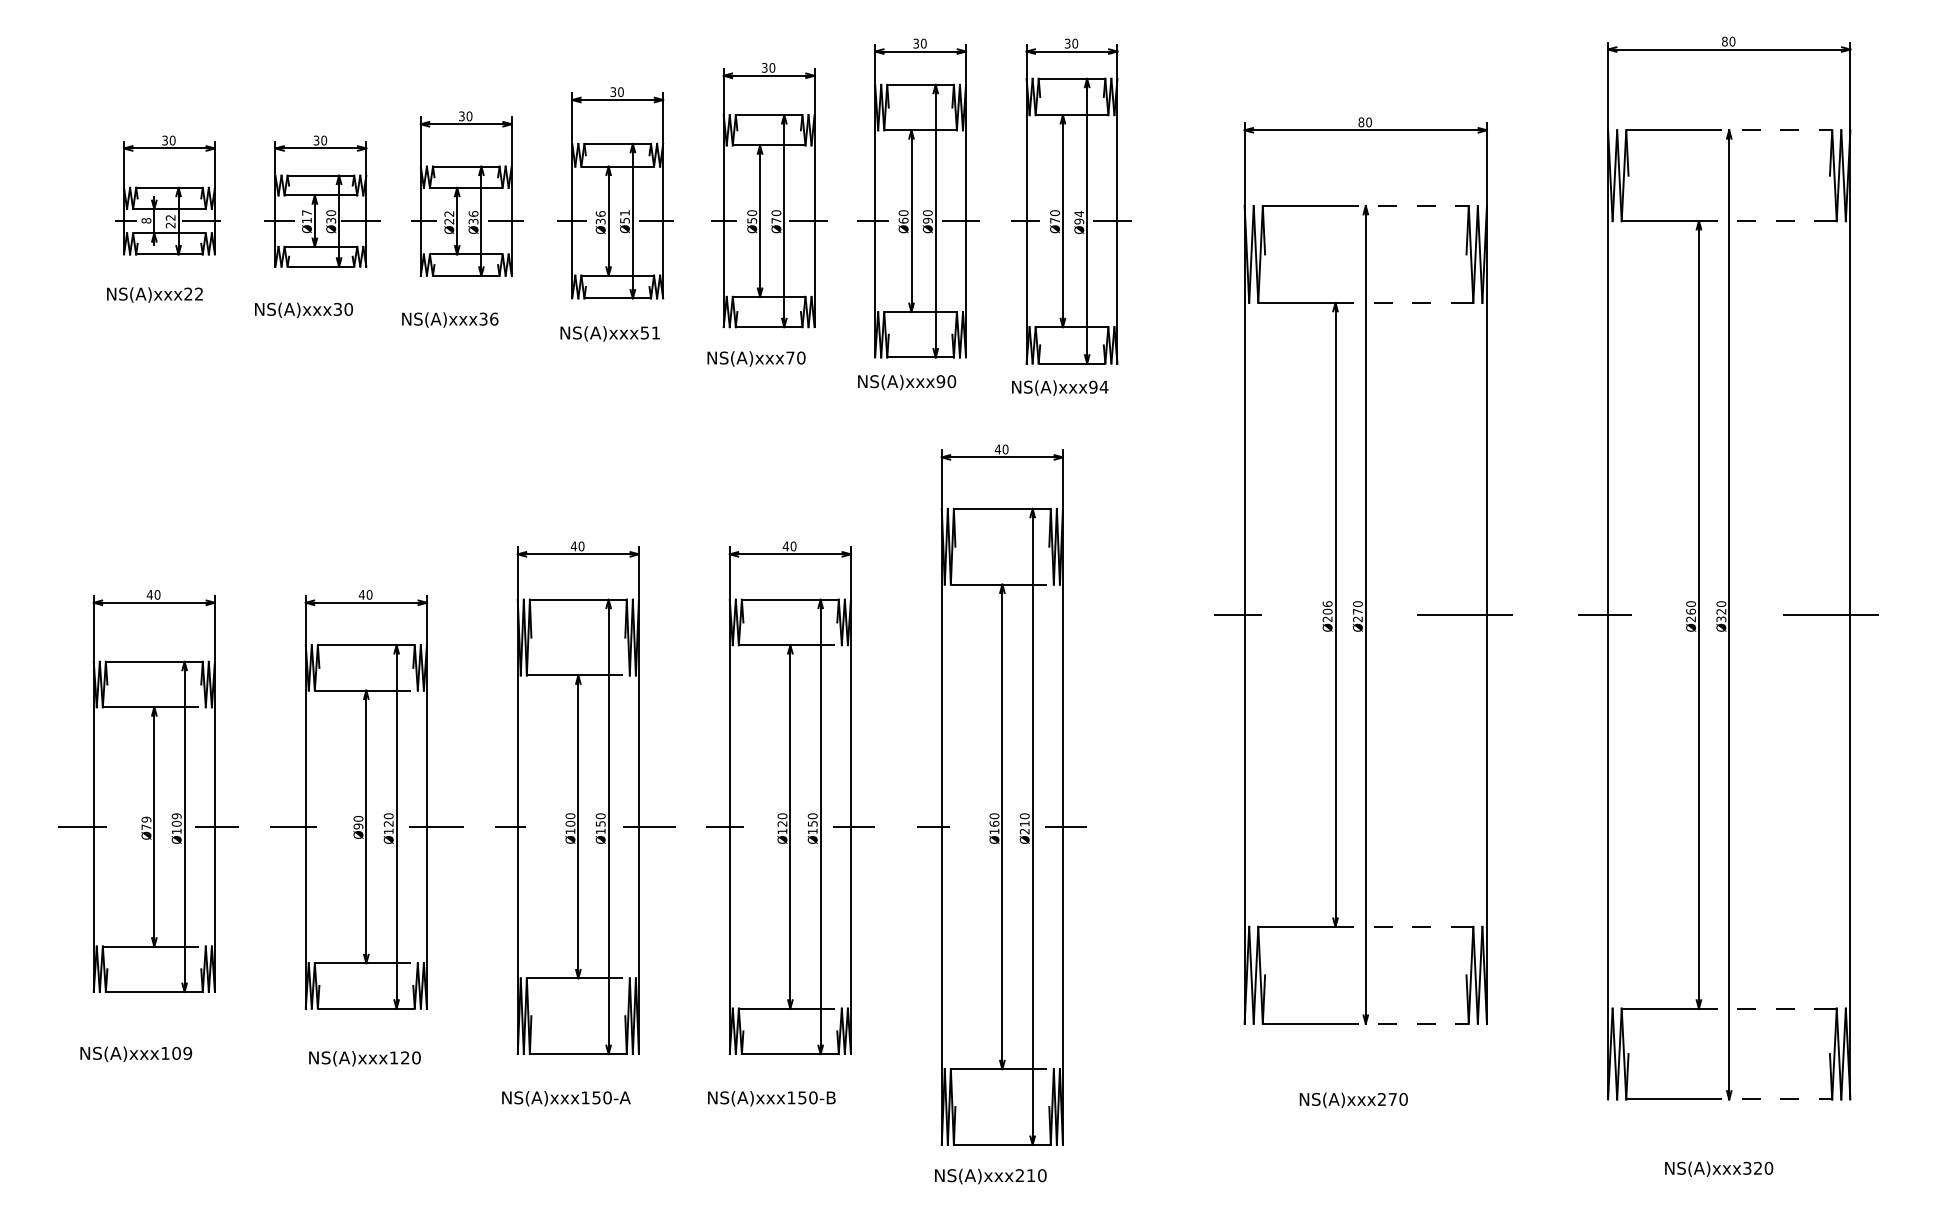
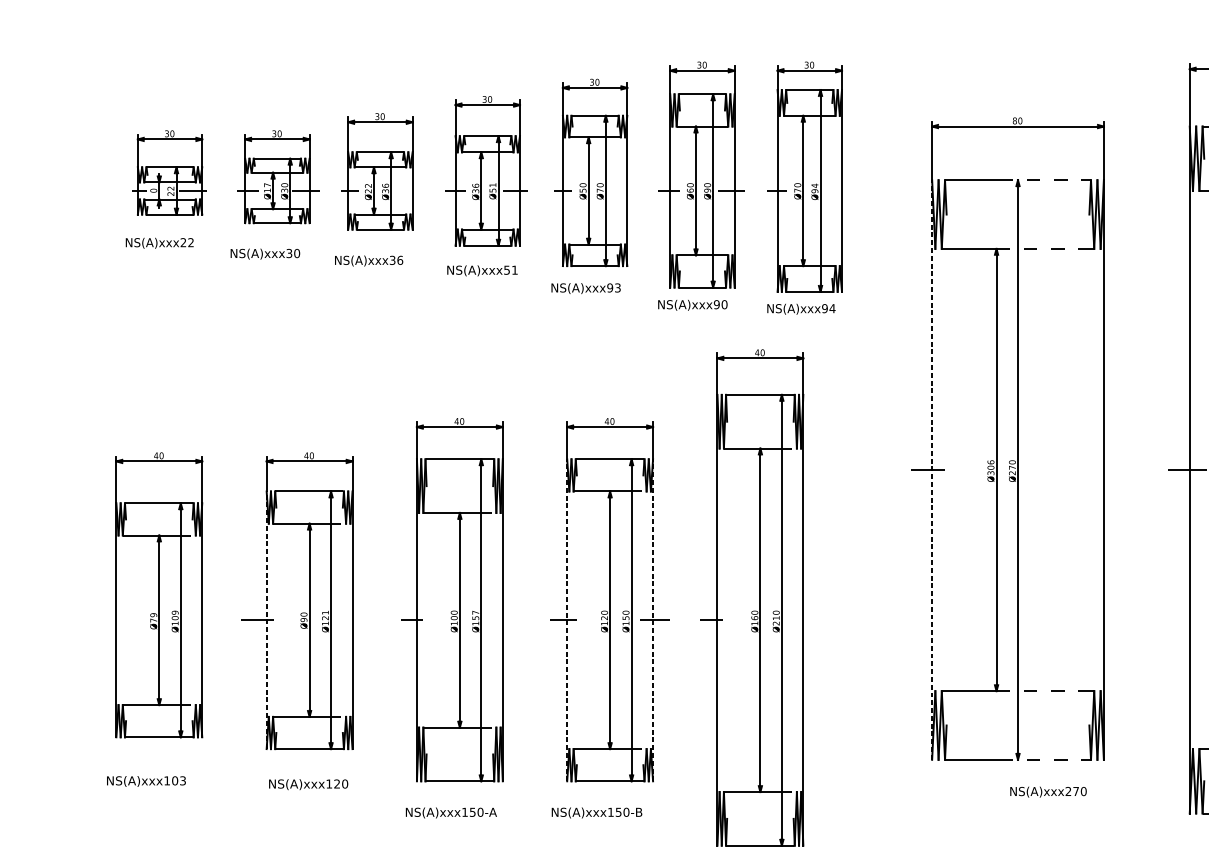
text: (146, 220) -> (153, 190), 8 -> 0
line: (505, 221) -> (408, 191), removed
line: (808, 221) -> (622, 191), removed
line: (1112, 221) -> (838, 191), removed
text: (795, 357) -> (613, 287), NS(A)xxx70 -> NS(A)xxx93
line: (1244, 614) -> (932, 469), solid -> dashed
line: (1467, 614) -> (1090, 469), removed
text: (1327, 619) -> (990, 473), Ø206 -> Ø306
text: (388, 816) -> (325, 612), Ø120 -> Ø121
text: (600, 816) -> (475, 612), Ø150 -> Ø157
line: (82, 826) -> (108, 620), removed
line: (216, 826) -> (203, 620), removed
line: (305, 826) -> (266, 620), solid -> dashed
line: (436, 826) -> (359, 620), removed
line: (648, 826) -> (509, 620), removed
line: (729, 826) -> (567, 620), solid -> dashed
line: (850, 826) -> (652, 620), solid -> dashed
line: (1066, 826) -> (805, 620), removed
text: (187, 1053) -> (182, 780), NS(A)xxx109 -> NS(A)xxx103
text: (1353, 1100) -> (1048, 792), moved

